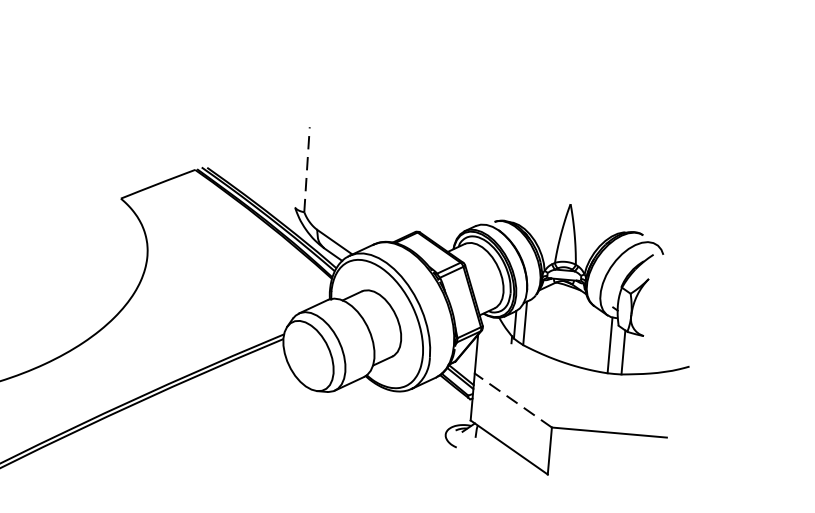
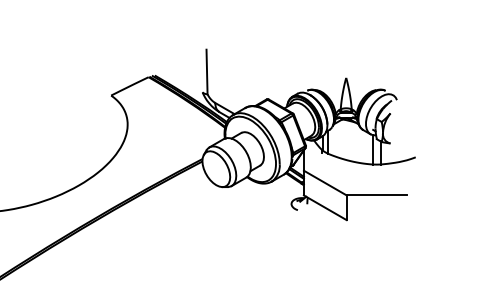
line: (307, 168) -> (207, 71), dashed -> solid
line: (513, 401) -> (325, 183), dashed -> solid

